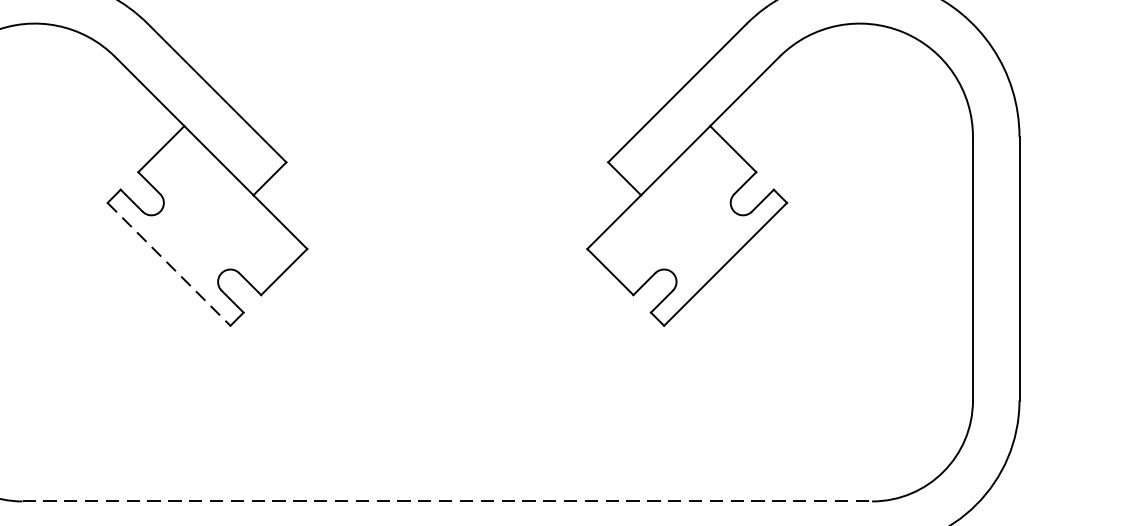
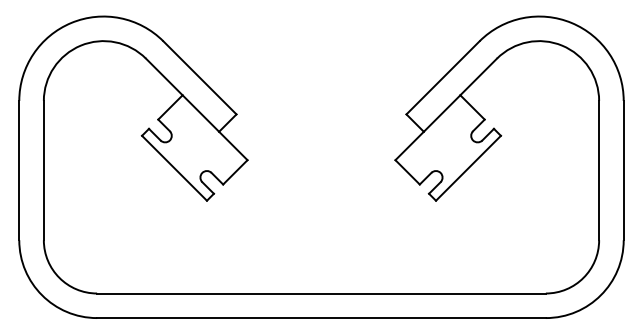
line: (169, 264) -> (174, 168), dashed -> solid
line: (447, 501) -> (321, 293), dashed -> solid

